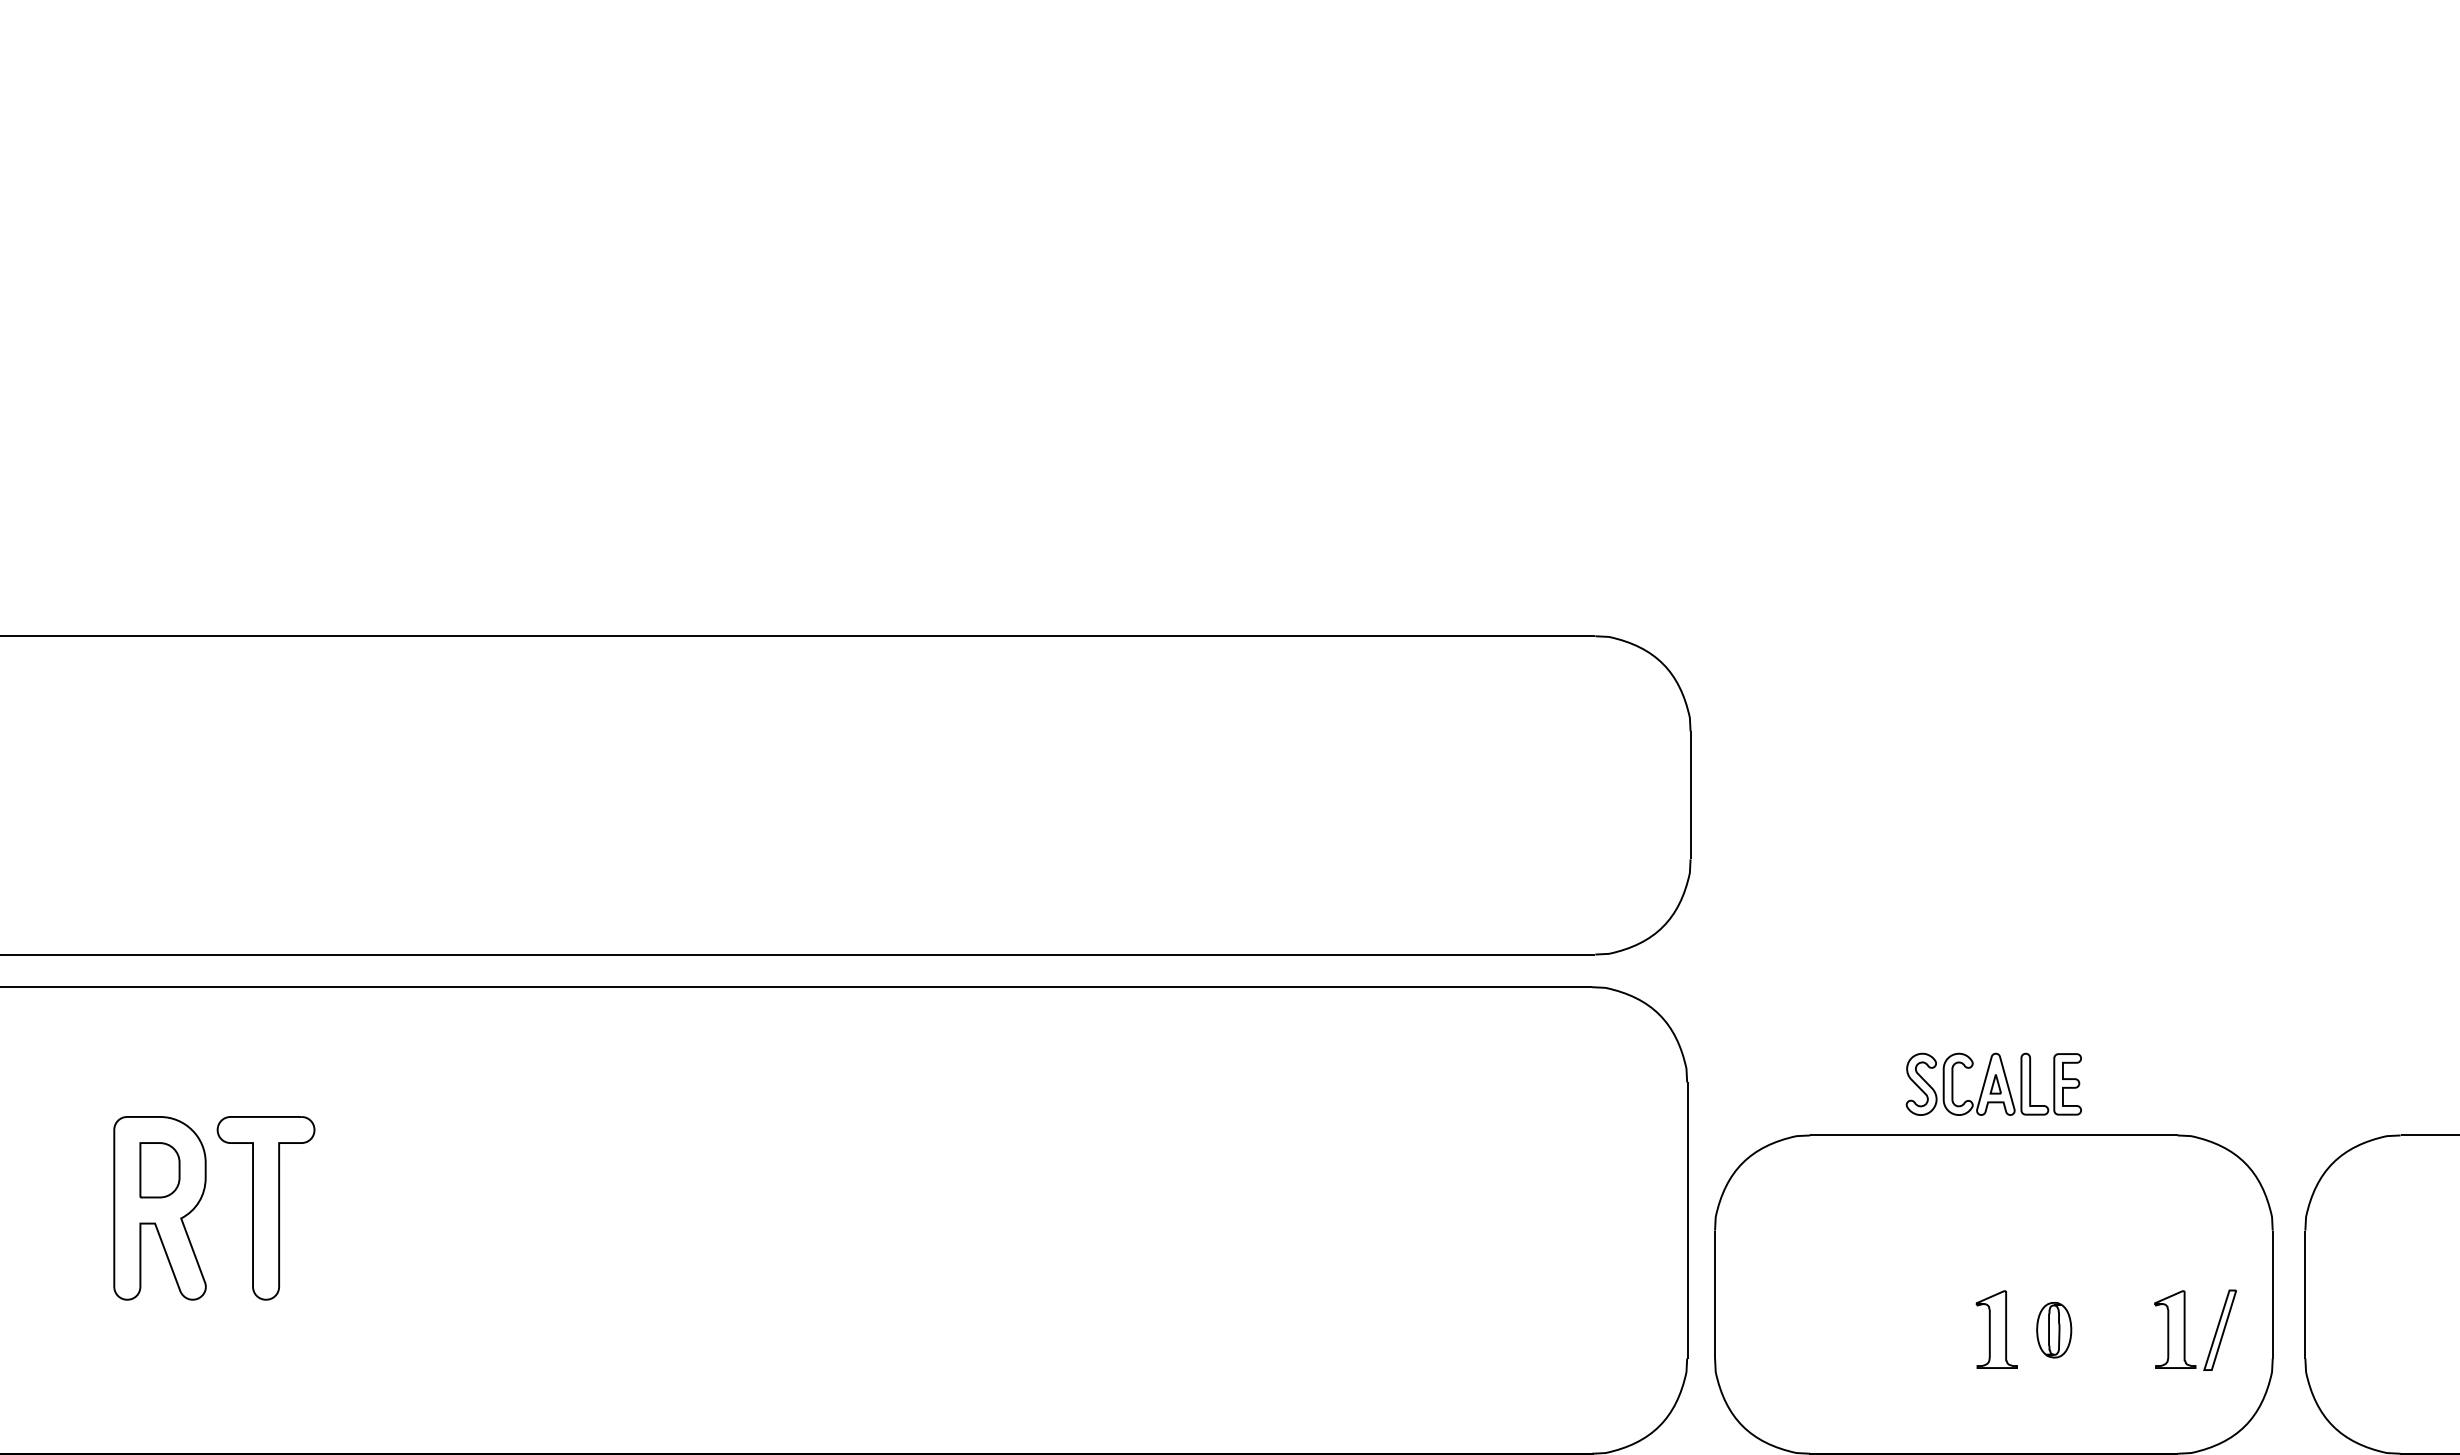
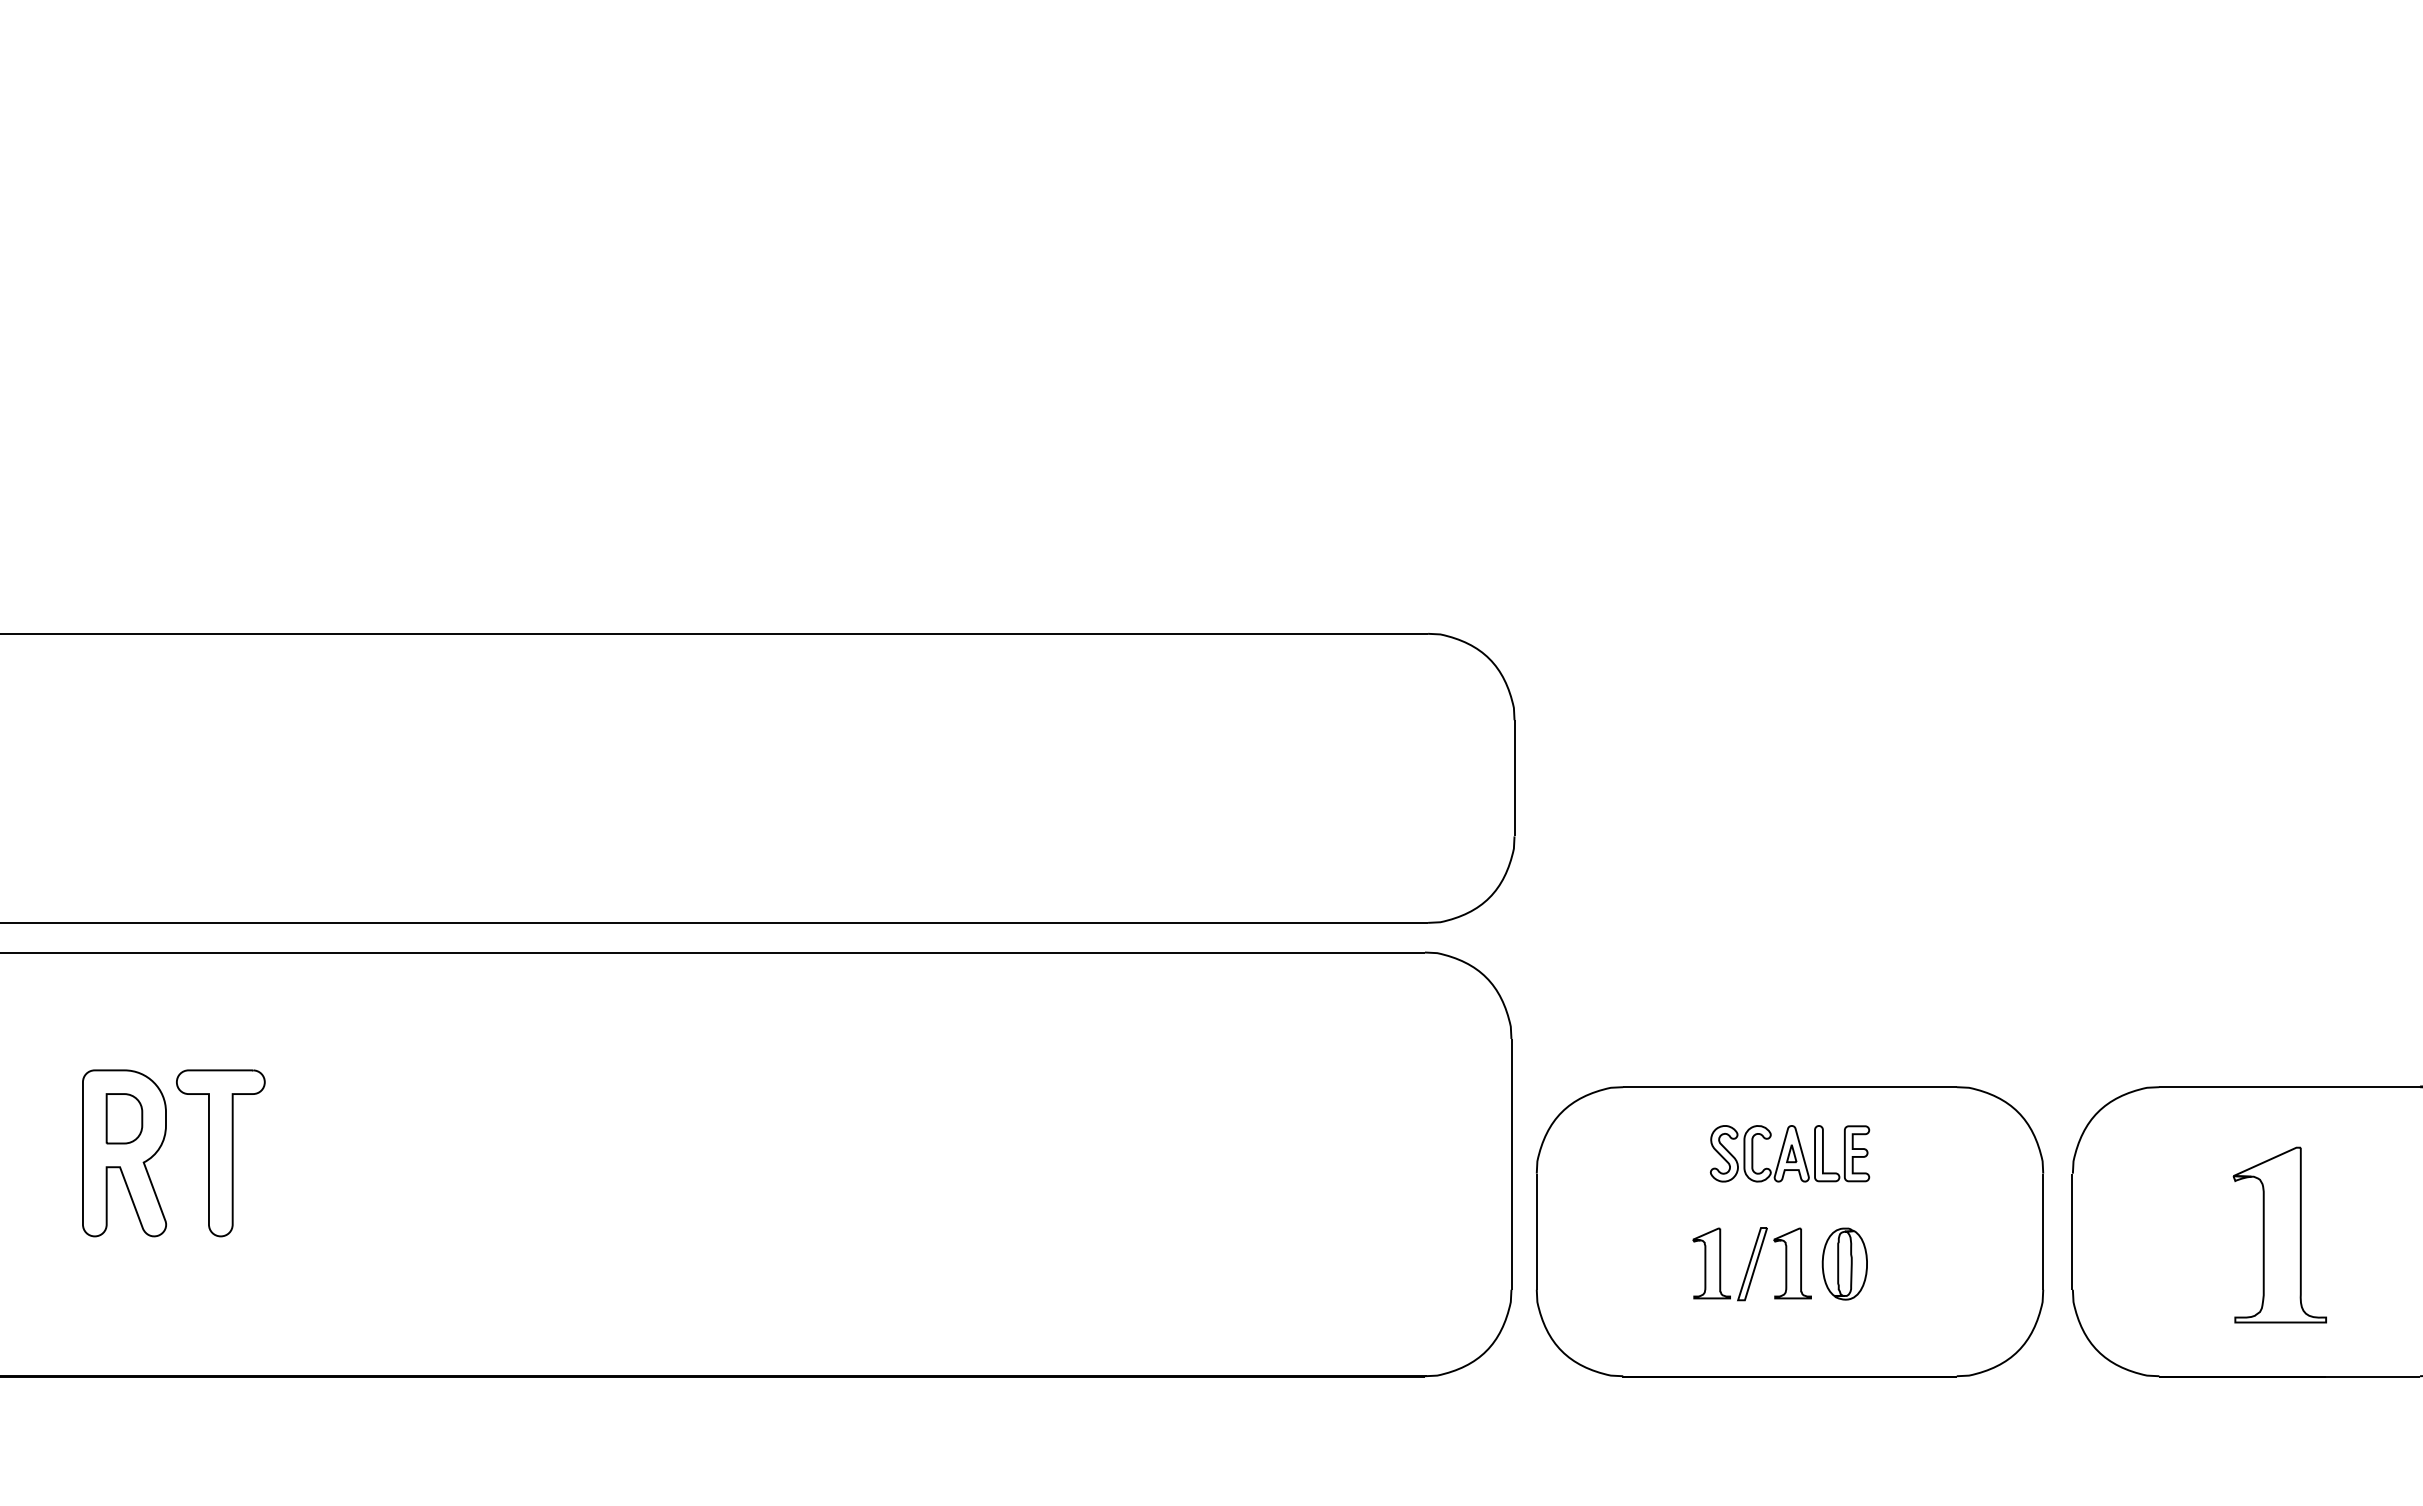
part: (1993, 1084) -> (1789, 1153), moved
part: (2053, 1329) -> (1844, 1263), size x1.43
part: (2186, 1330) -> (1721, 1264), moved

